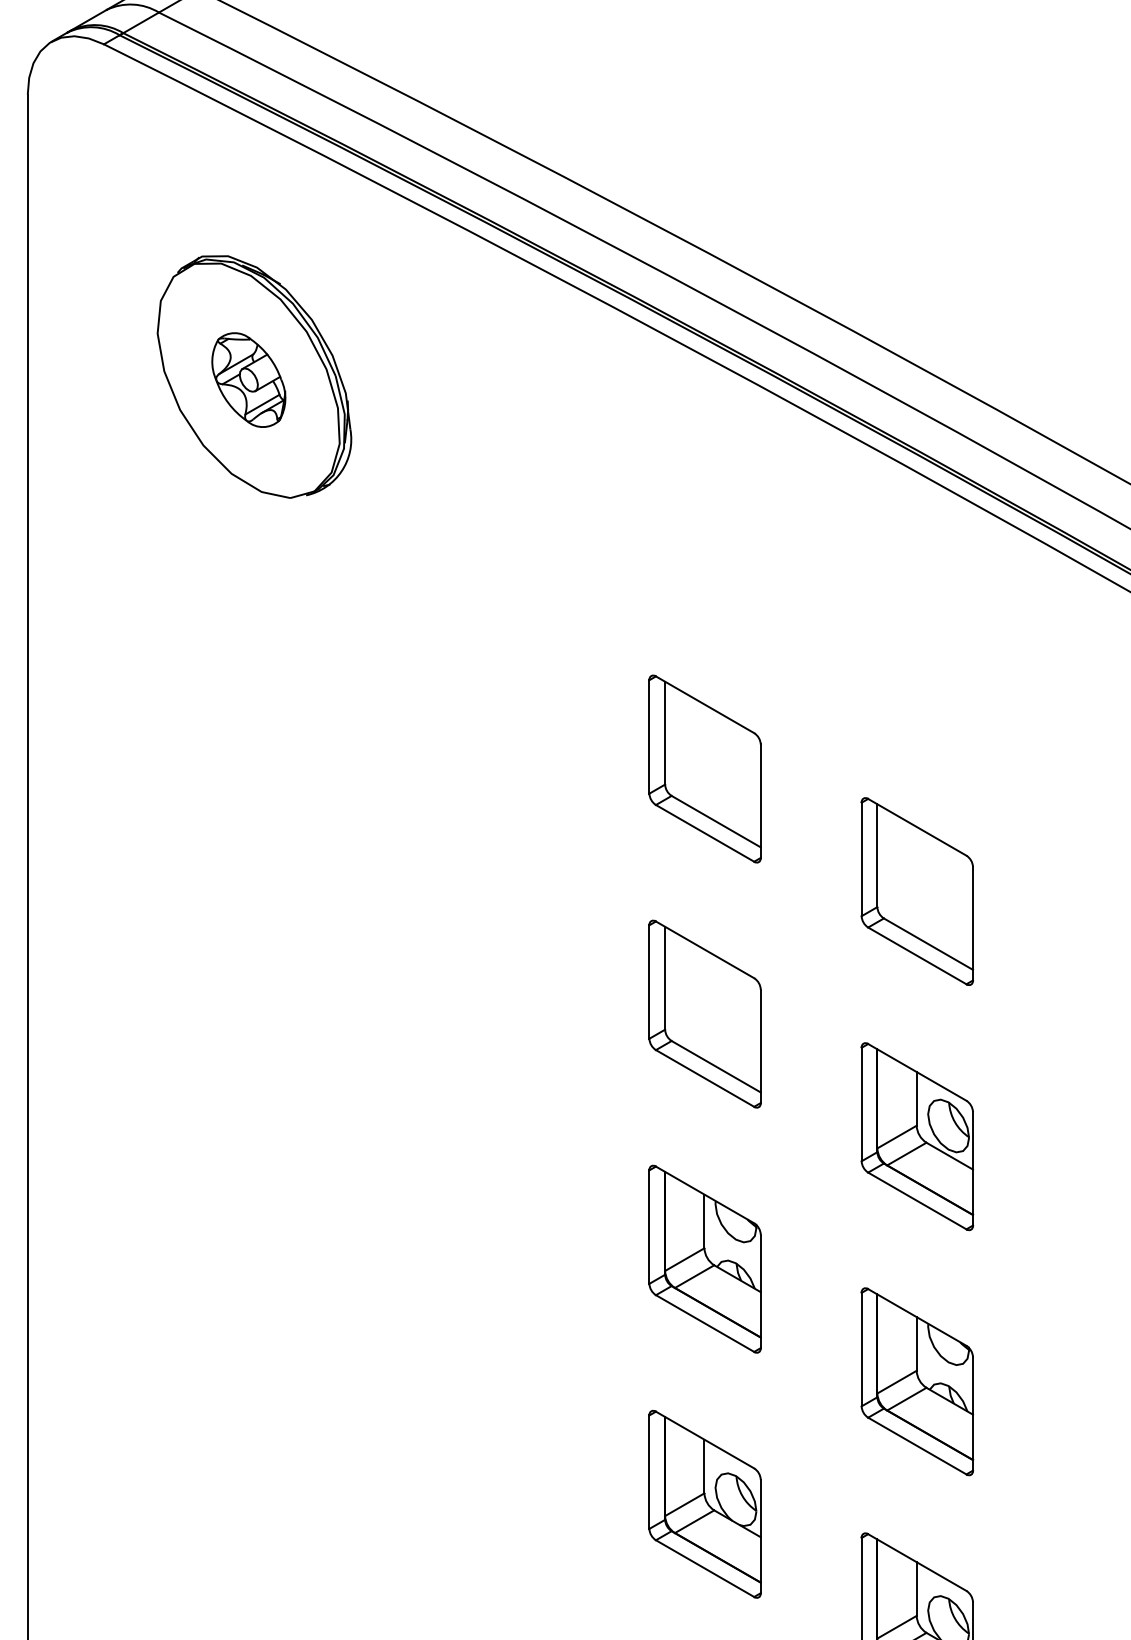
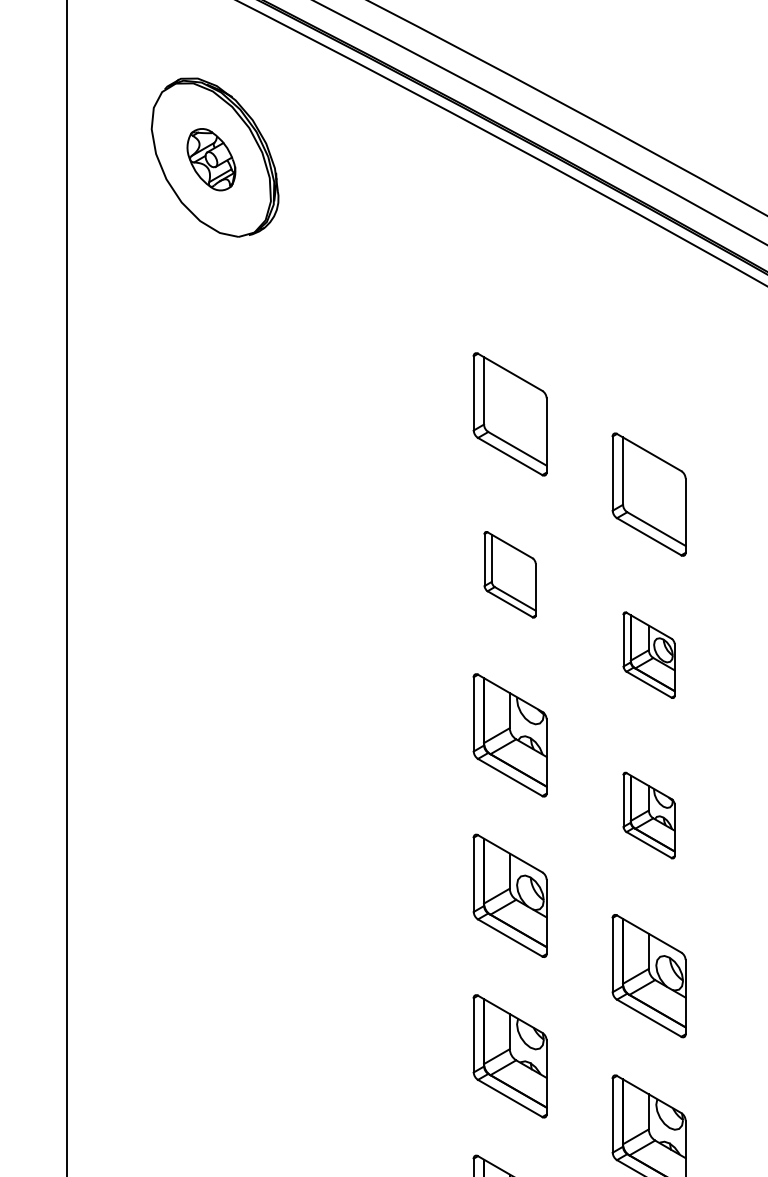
part: (704, 1013) -> (509, 574), size x0.7
part: (916, 1137) -> (648, 655), size x0.7
part: (916, 1381) -> (648, 815), size x0.7

